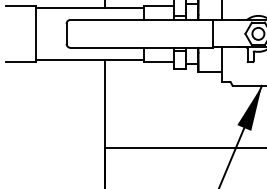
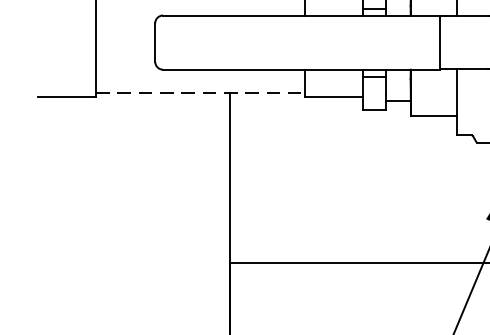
line: (90, 59) -> (201, 92), solid -> dashed

